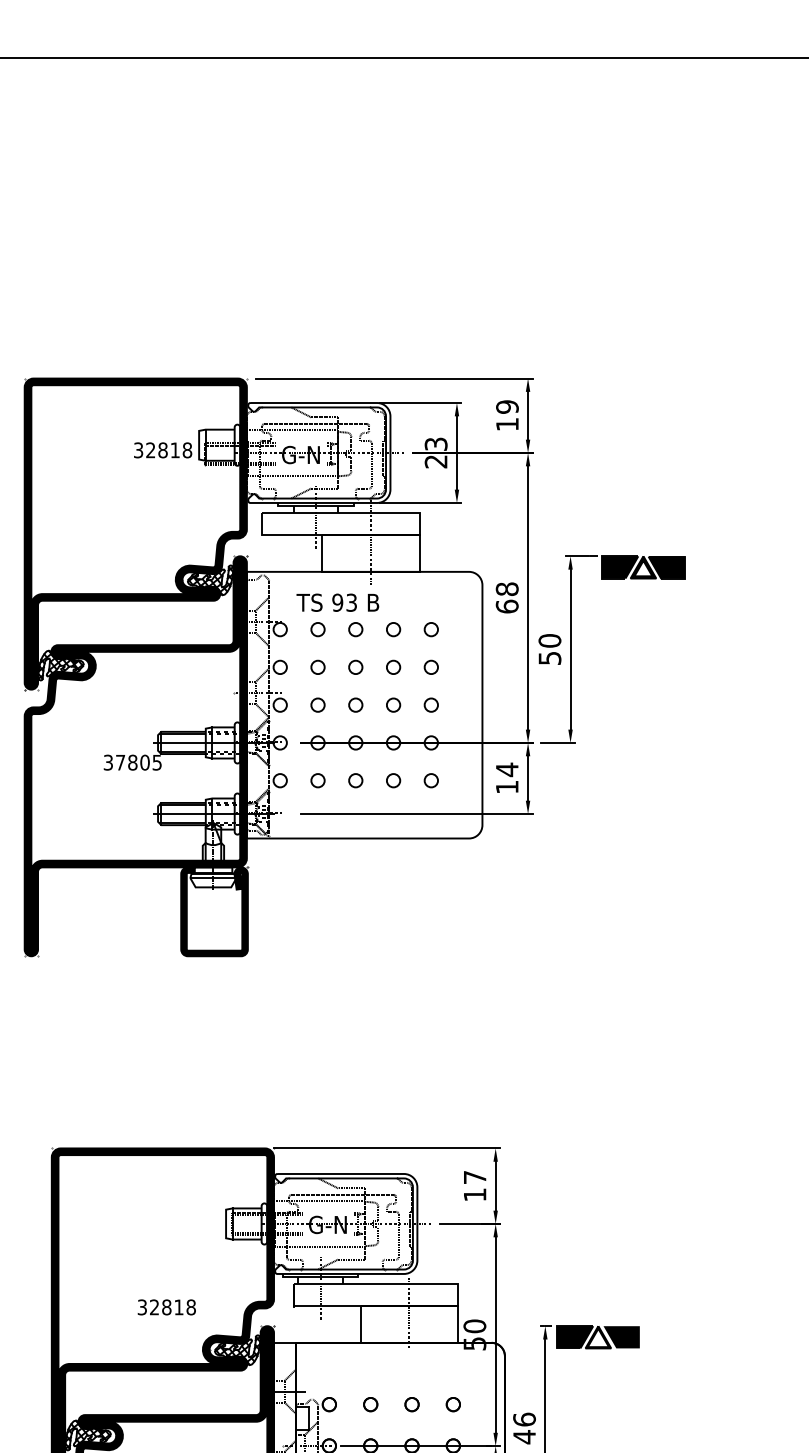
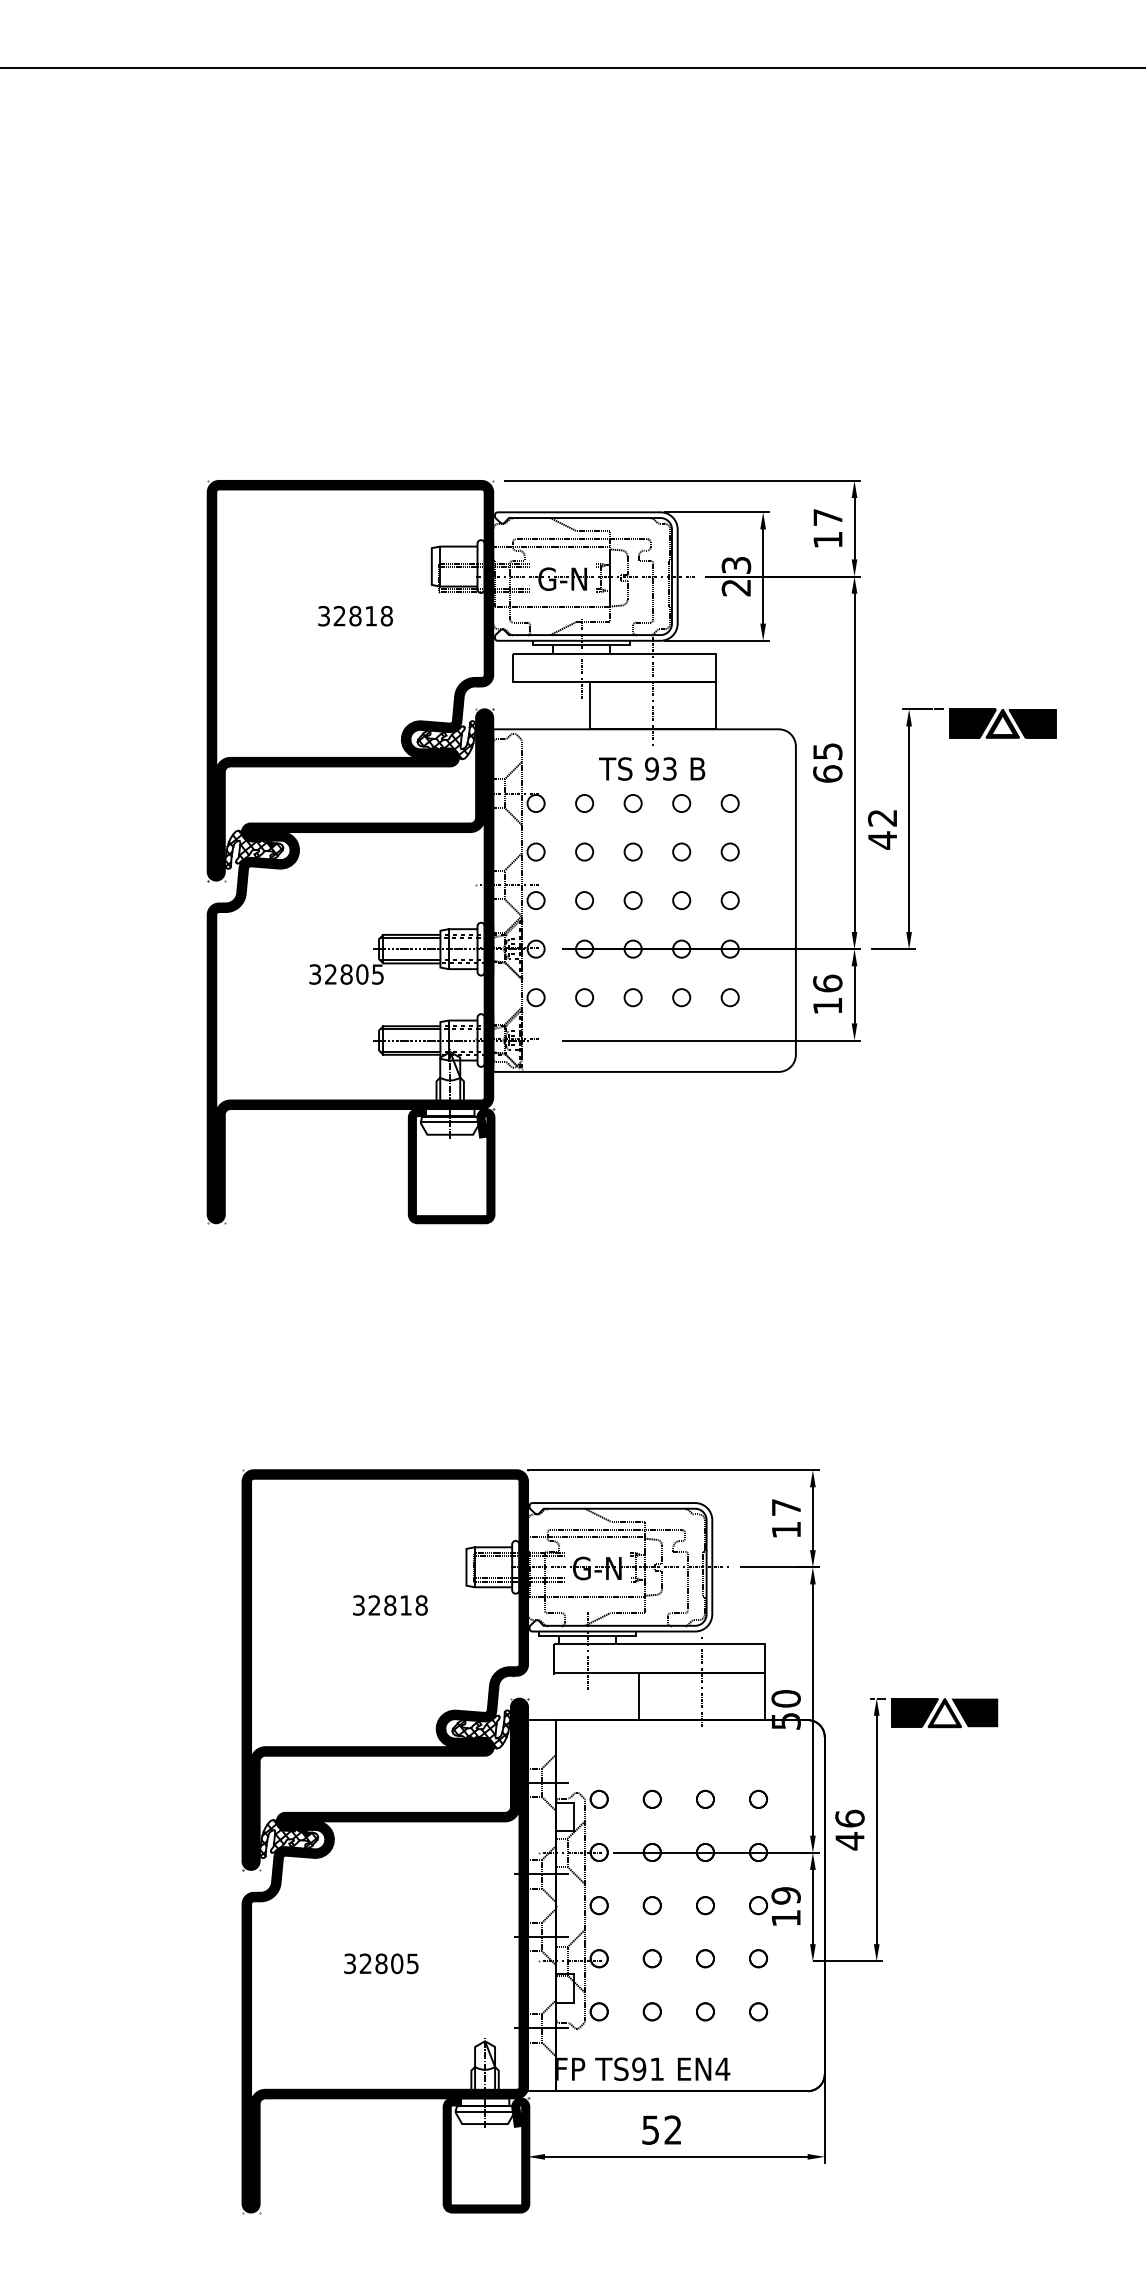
text: (507, 407) -> (827, 517), 19 -> 17
text: (163, 449) -> (355, 615), moved
text: (507, 589) -> (827, 751), 68 -> 65
text: (338, 602) -> (652, 768), moved
text: (549, 649) -> (882, 829), 50 -> 42
text: (120, 762) -> (330, 974), 37805 -> 32805
text: (507, 769) -> (827, 983), 14 -> 16
text: (166, 1307) -> (390, 1605), moved

